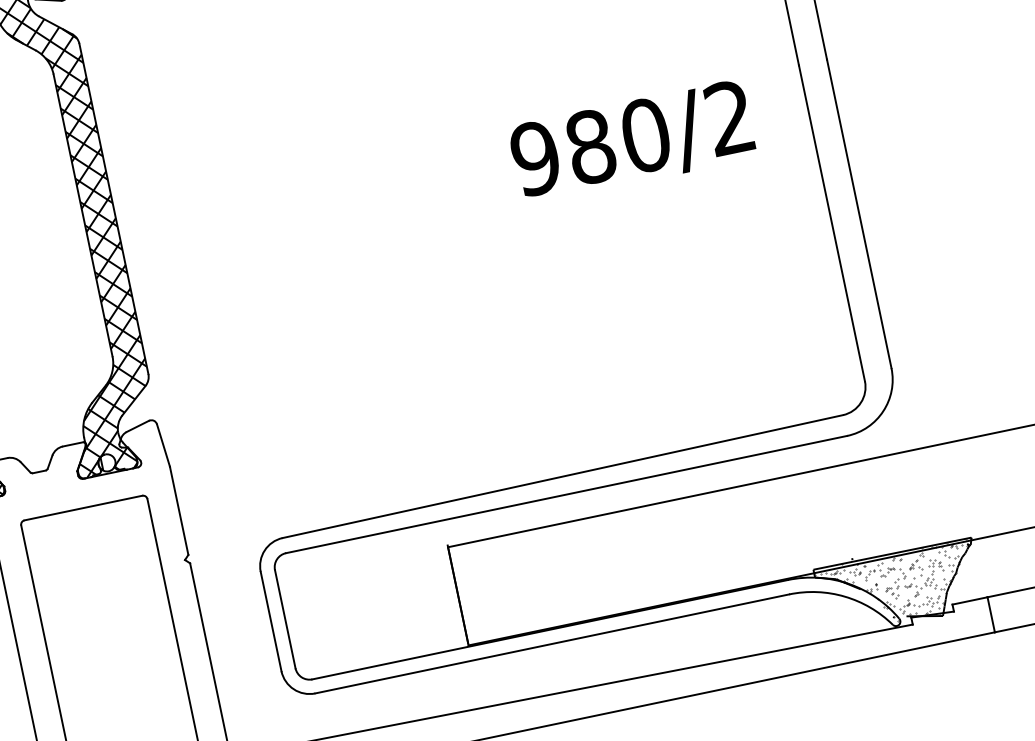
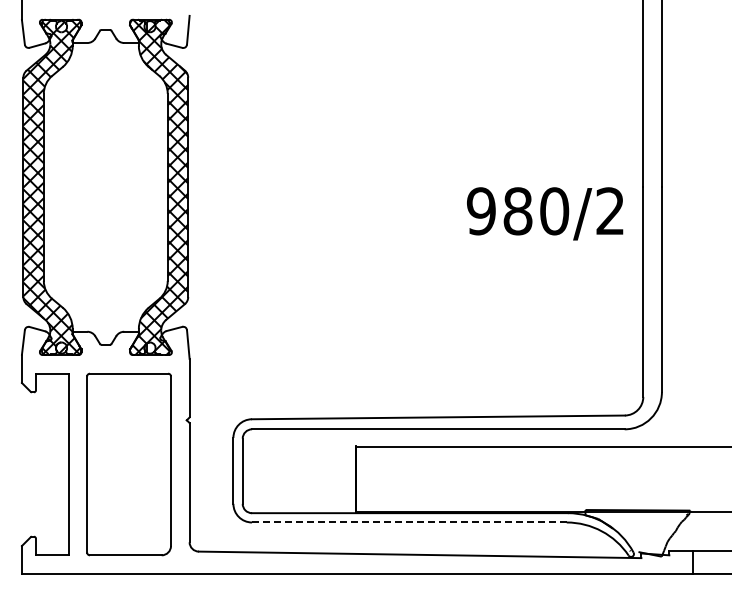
text: (632, 141) -> (545, 213), moved
hatch: (895, 587) -> (635, 532), removed
line: (552, 643) -> (409, 522), solid -> dashed

